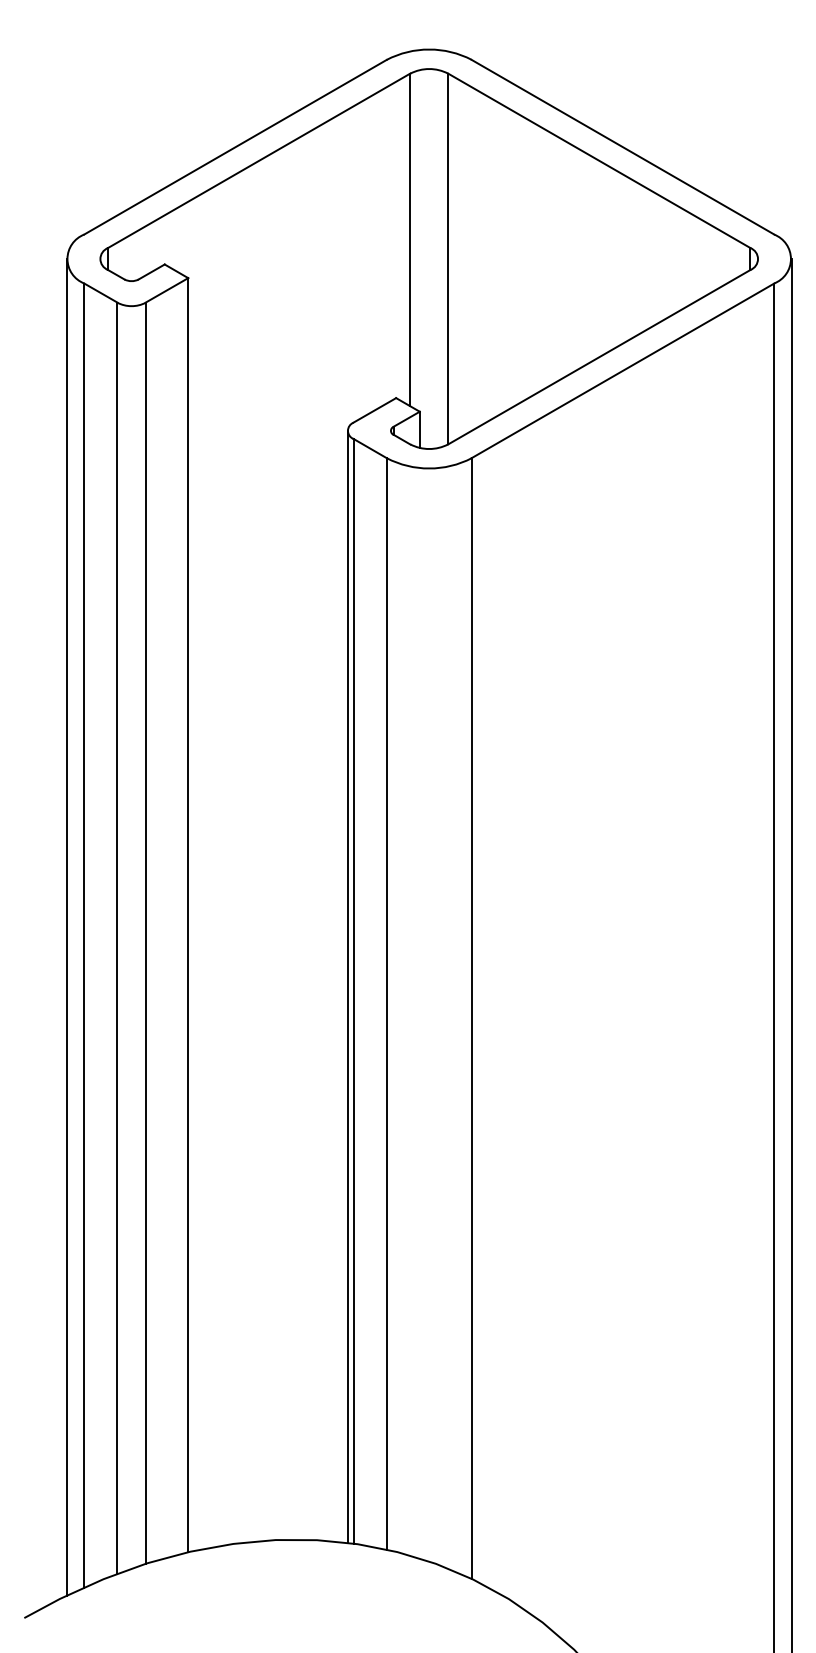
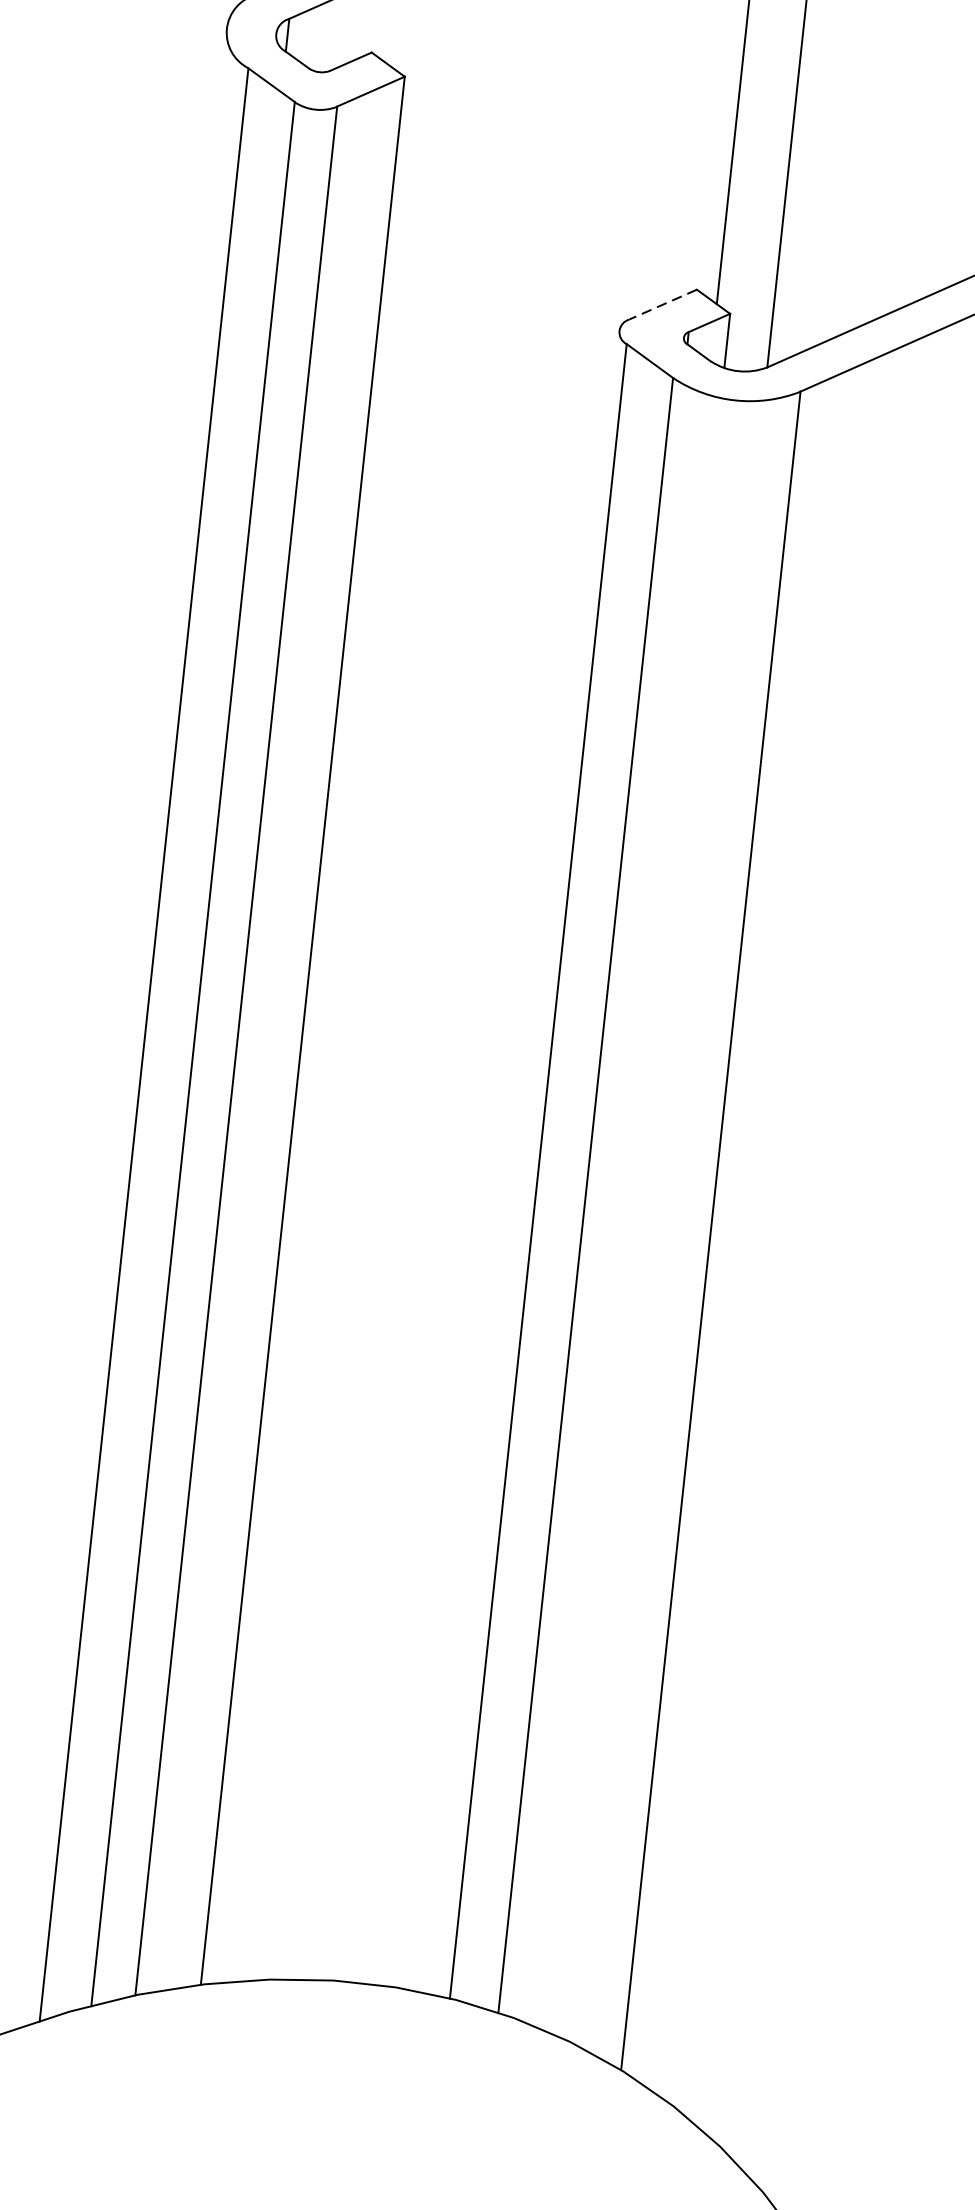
line: (374, 410) -> (662, 304), solid -> dashed
line: (66, 927) -> (118, 1029), removed
line: (347, 986) -> (529, 1163), removed

